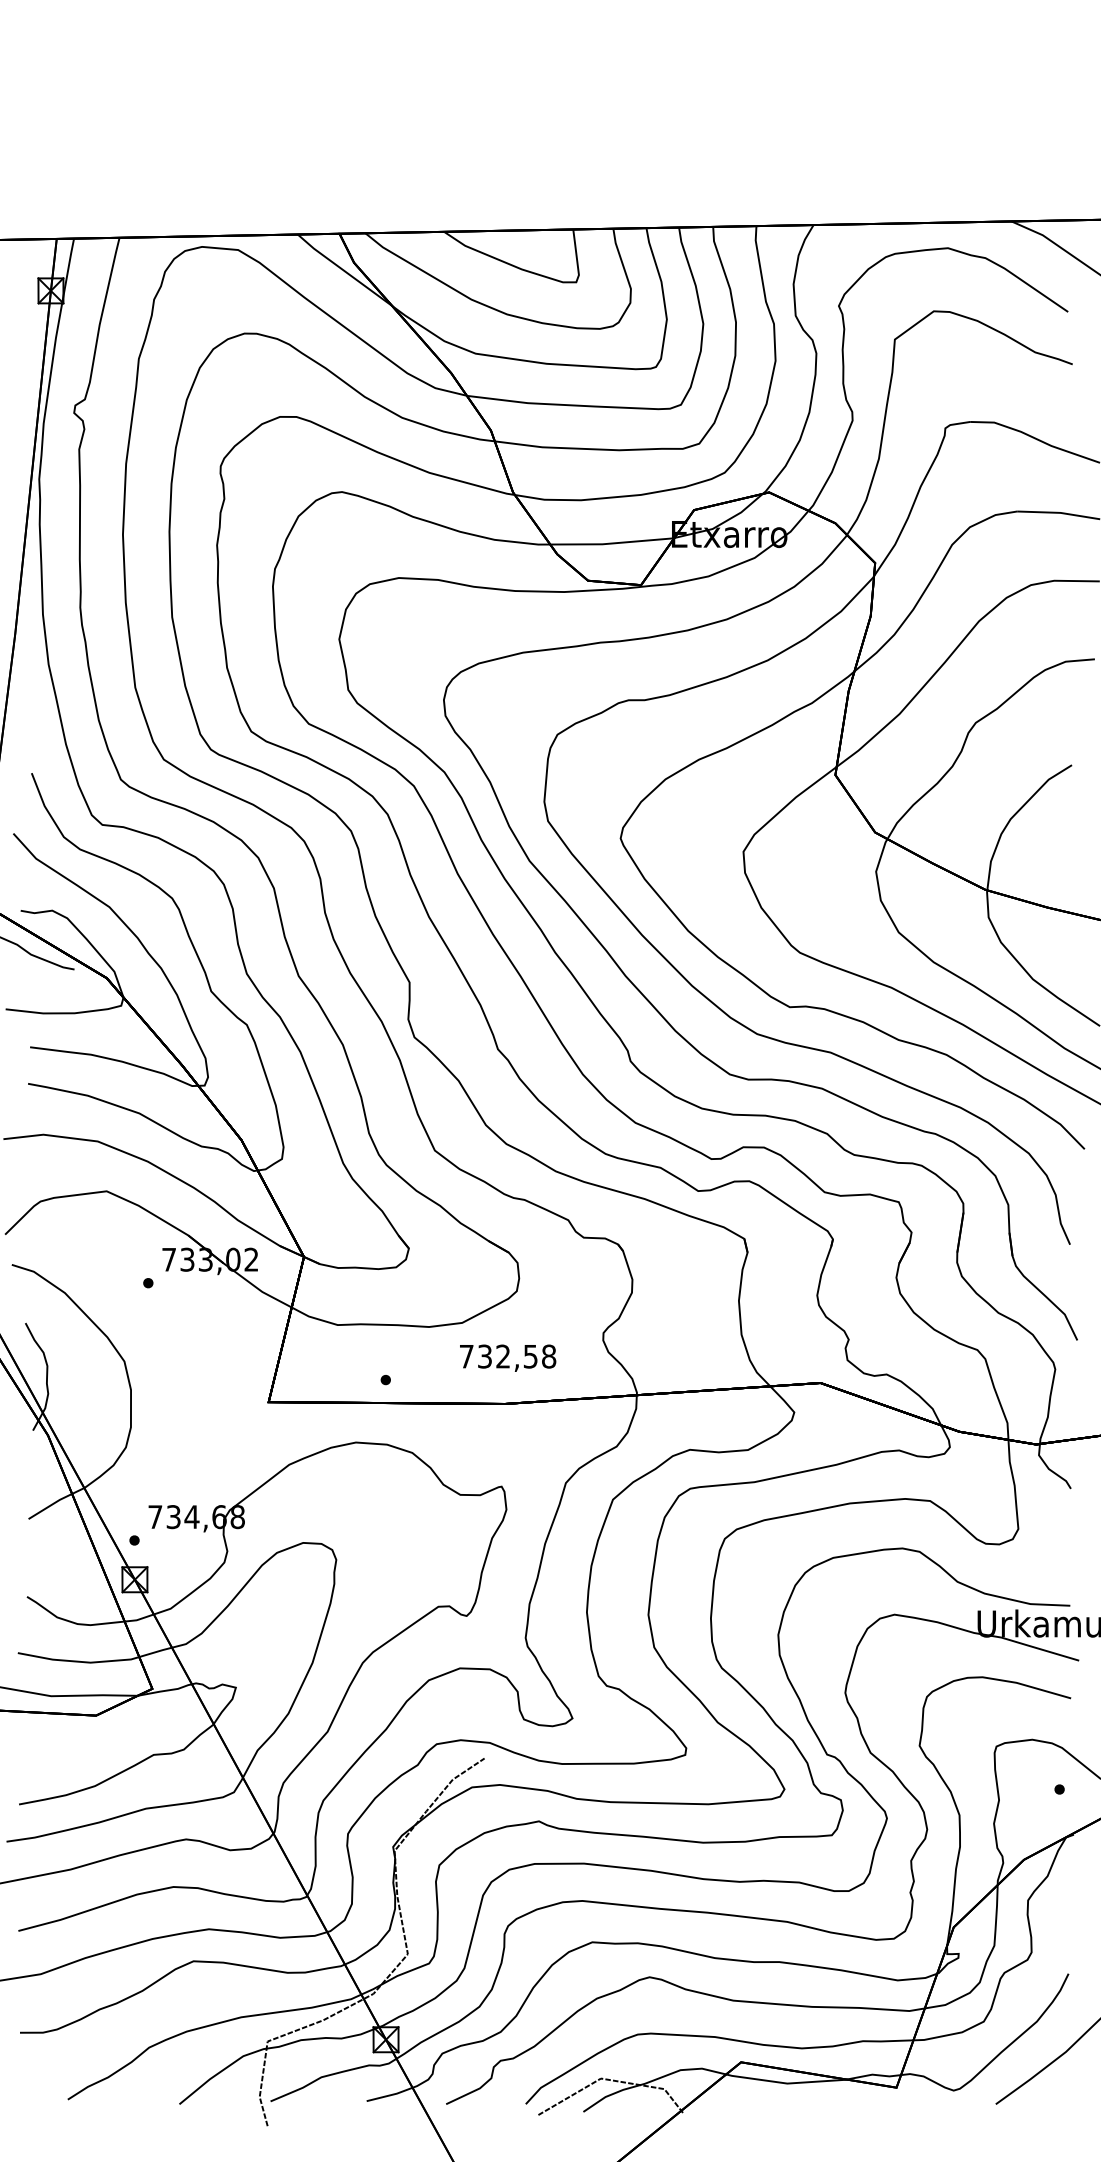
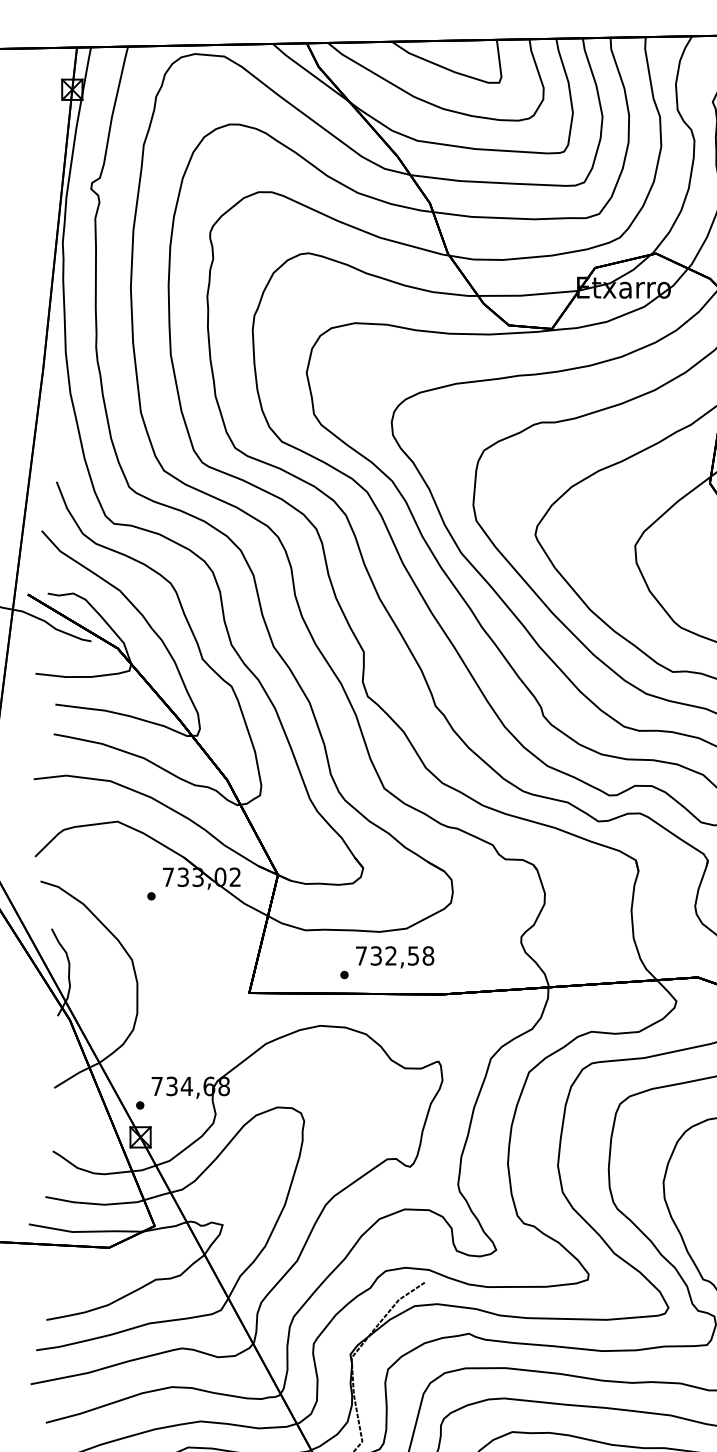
text: (508, 1357) -> (395, 956), moved

